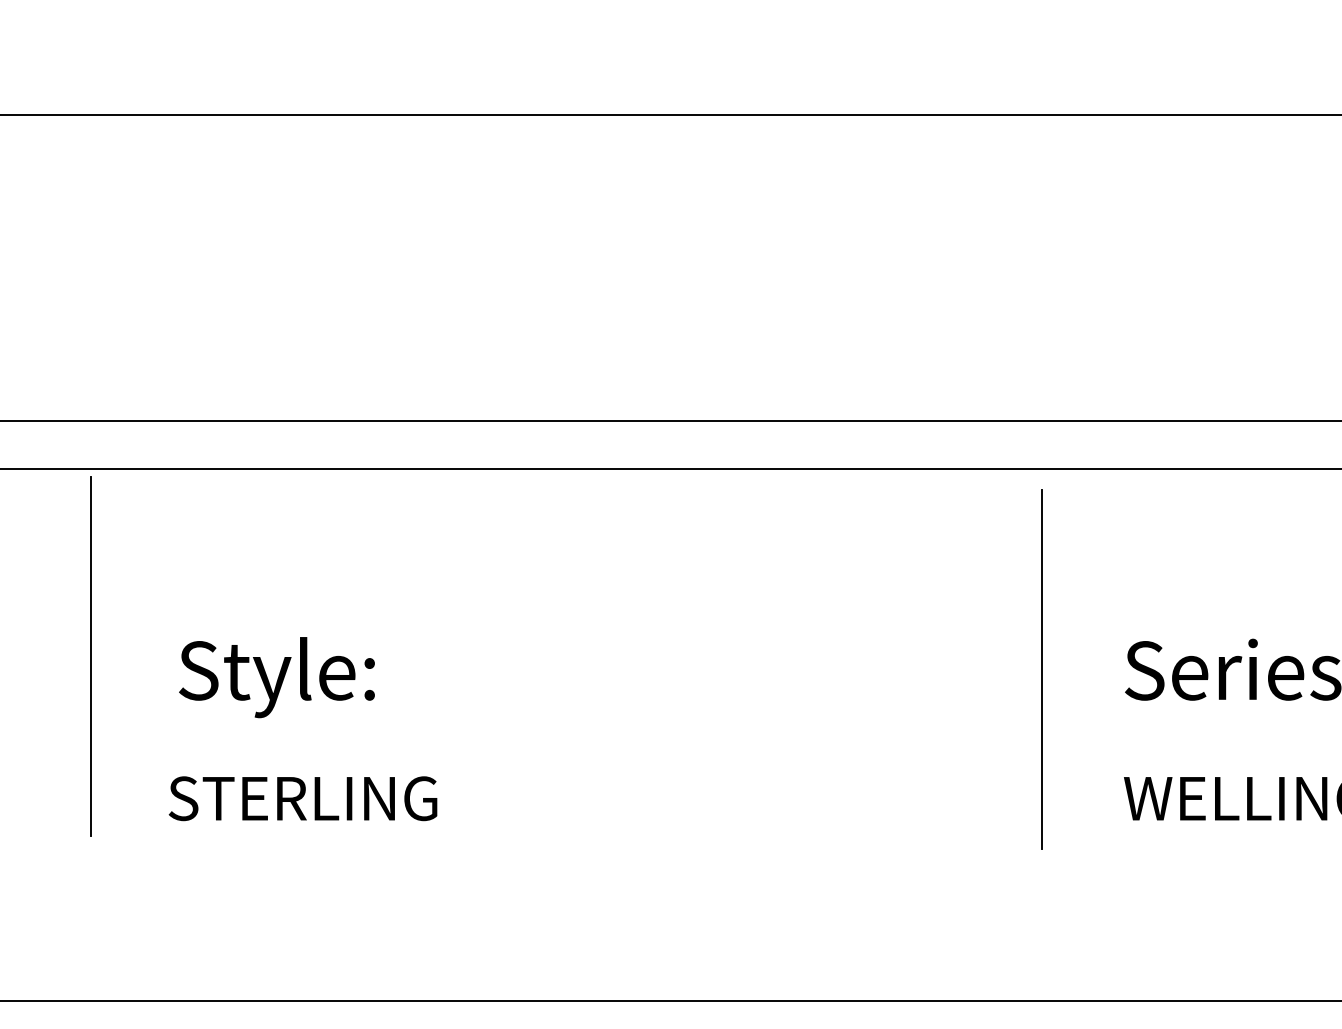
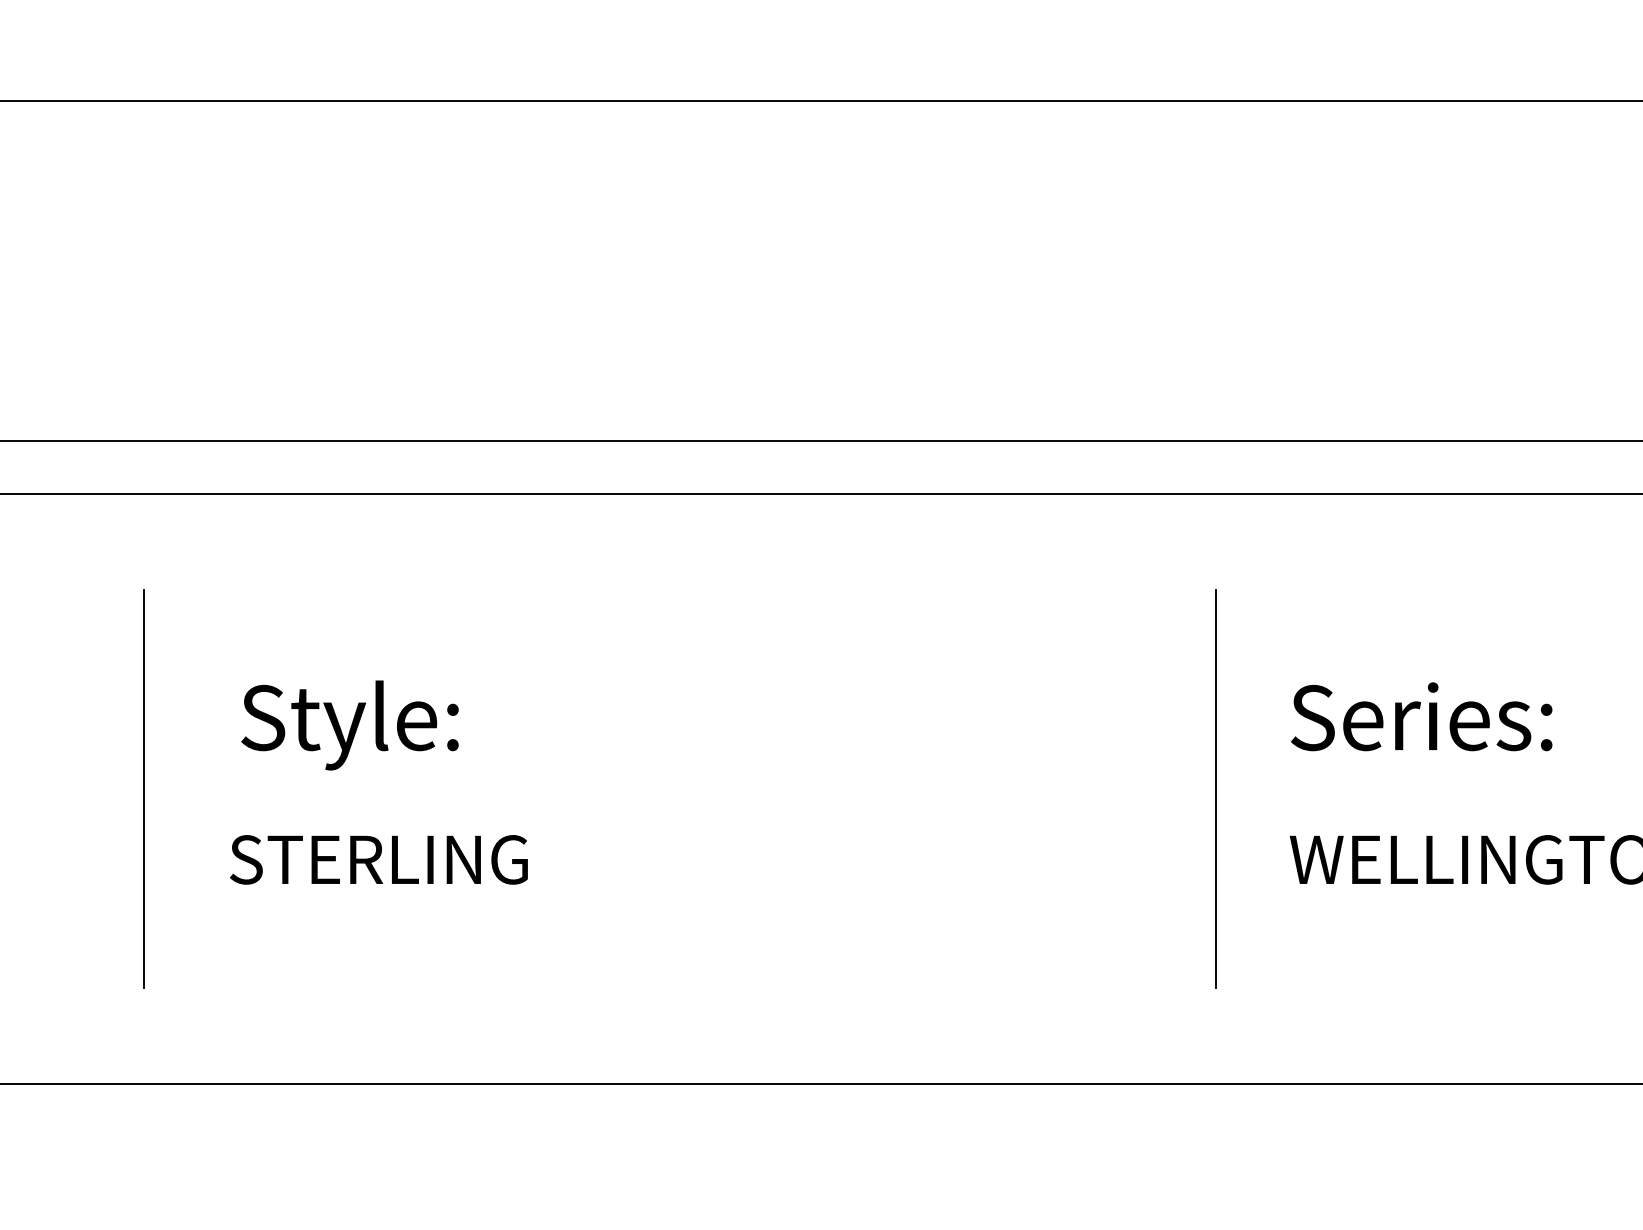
line: (90, 655) -> (143, 788), moved
line: (1041, 668) -> (1215, 788), moved

